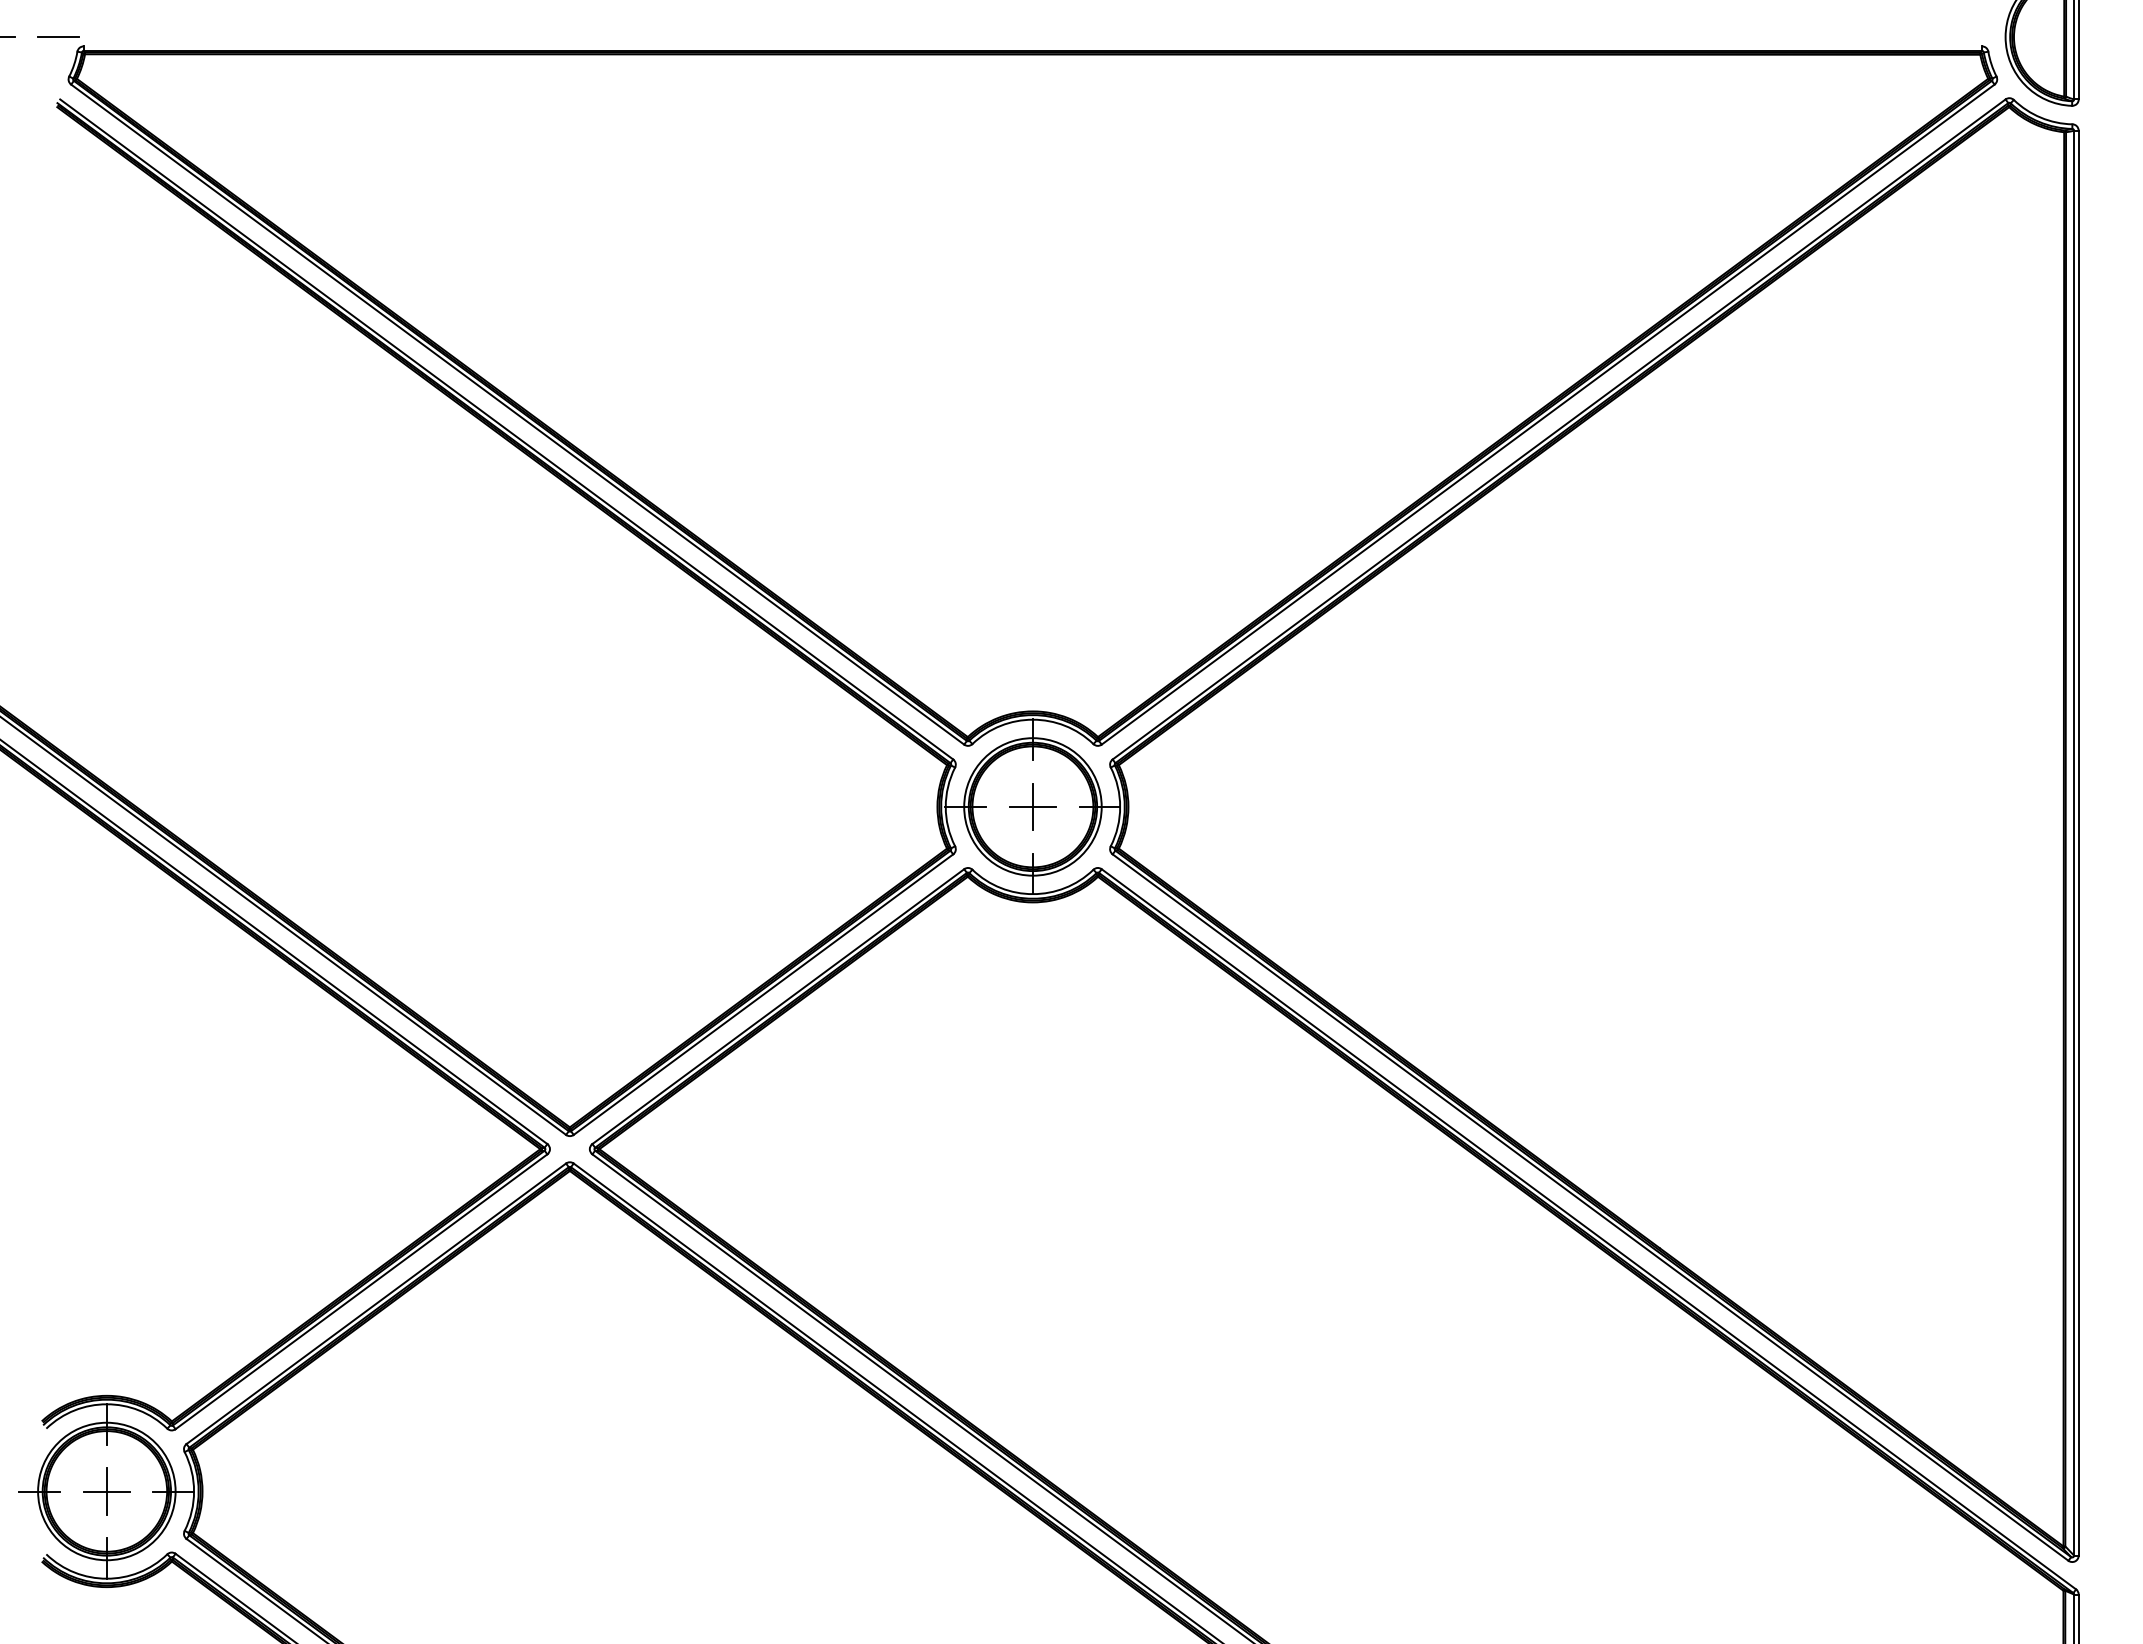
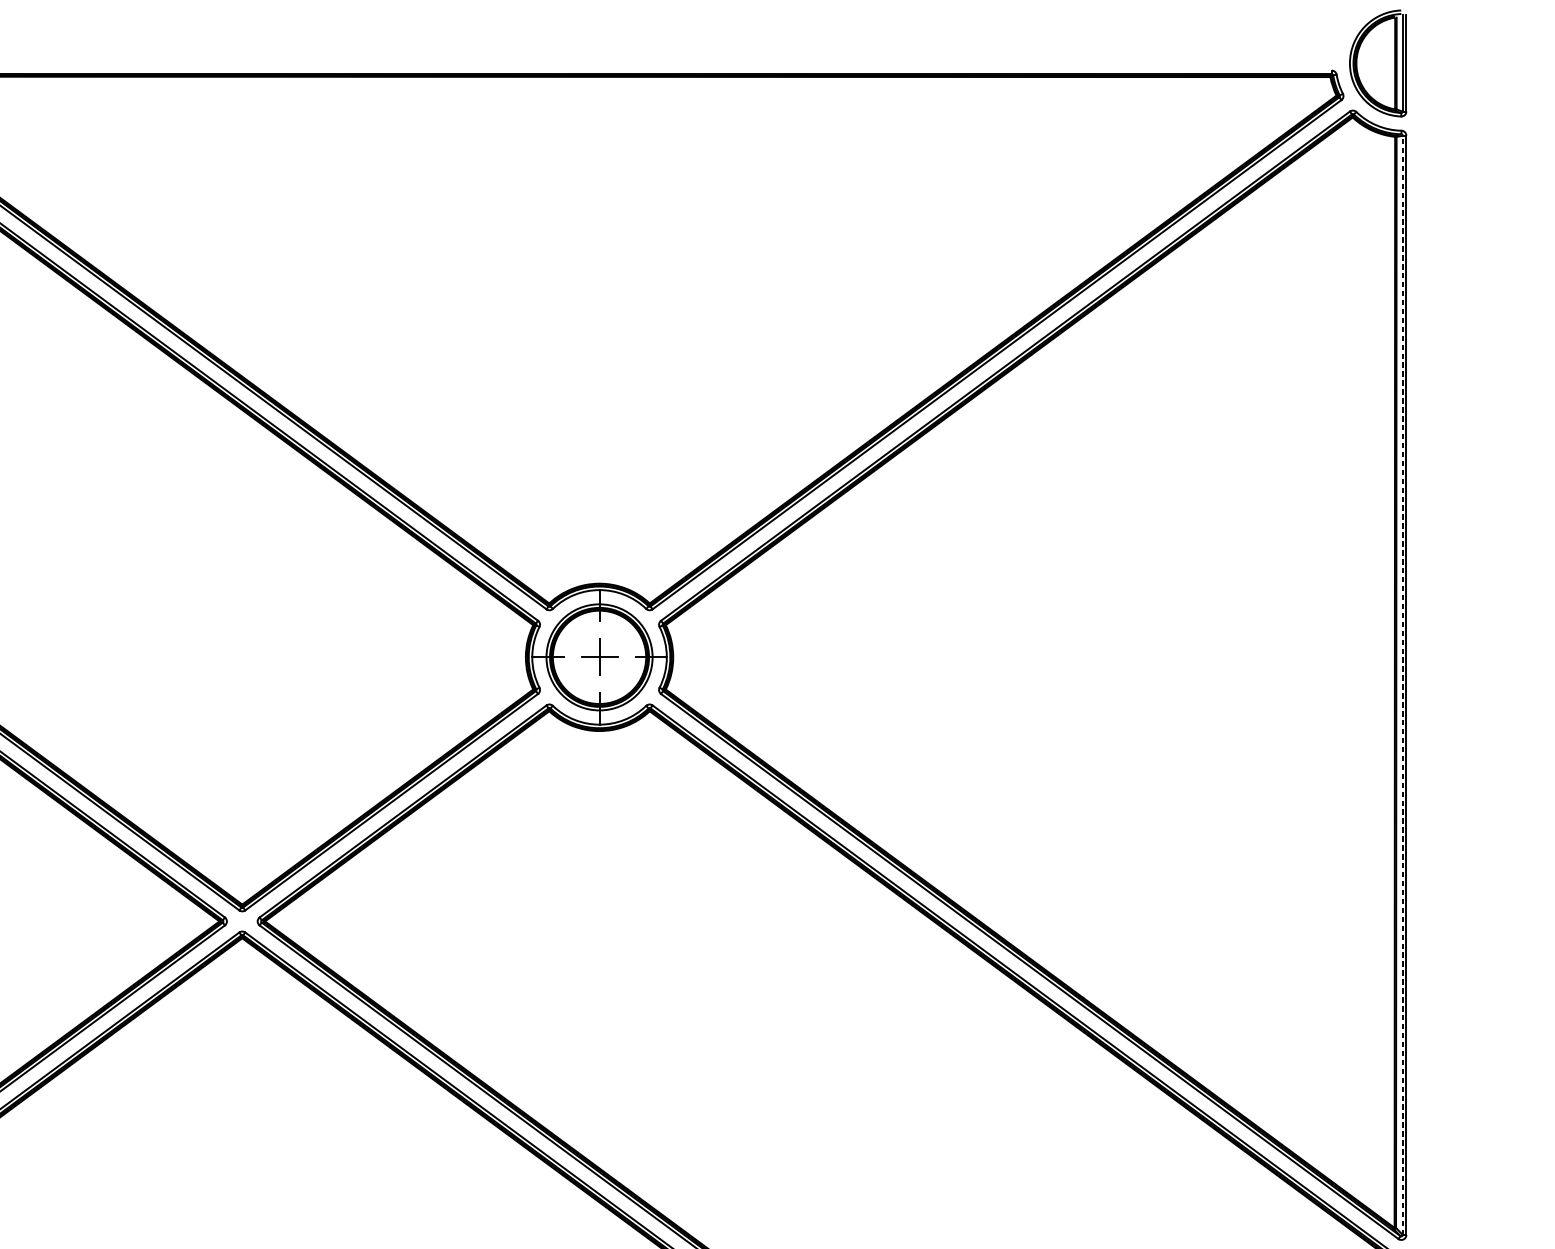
line: (2074, 842) -> (1403, 684), solid -> dashed

